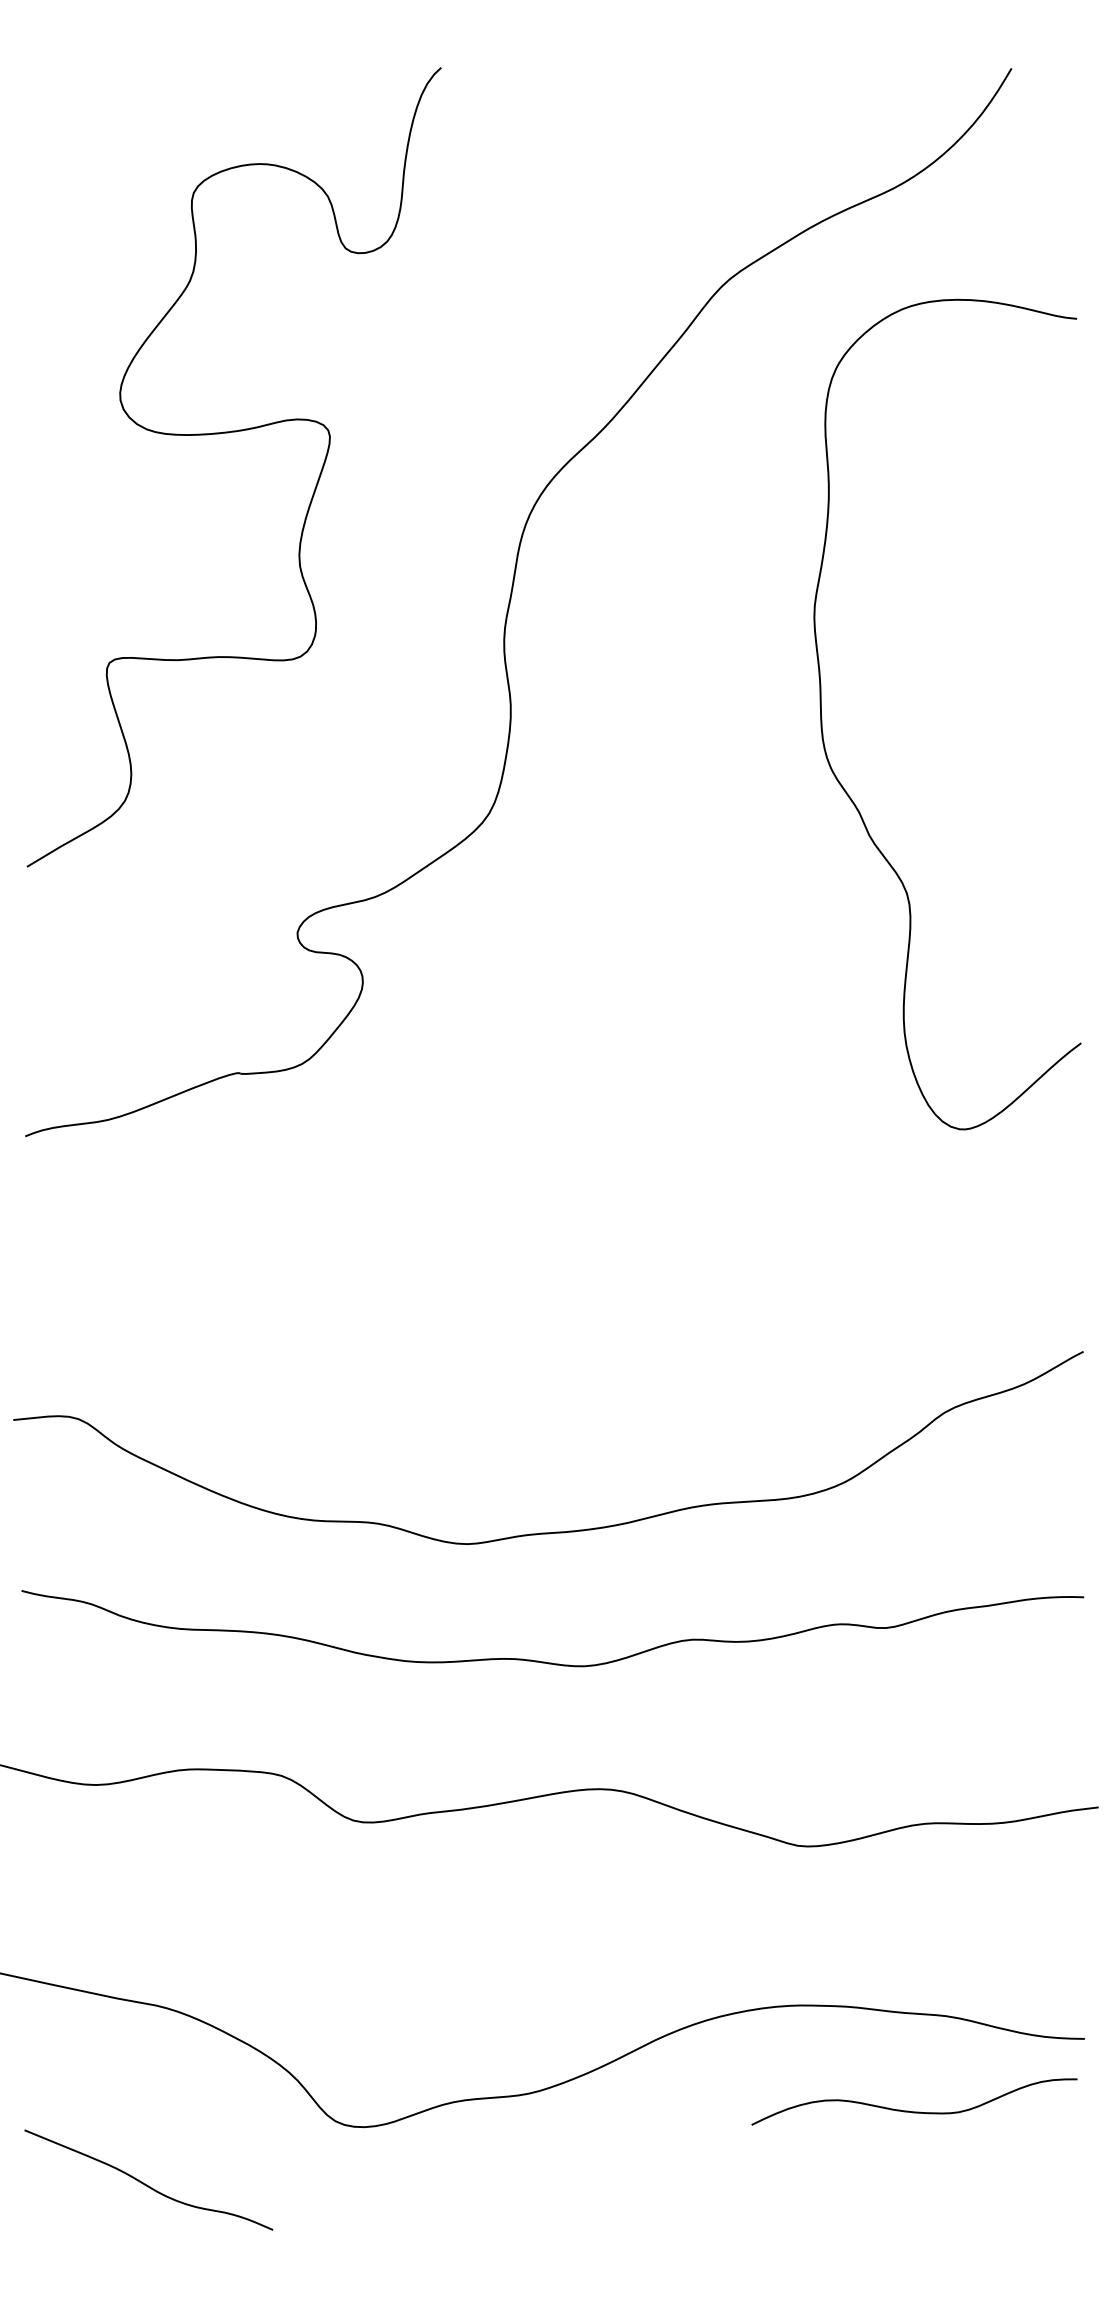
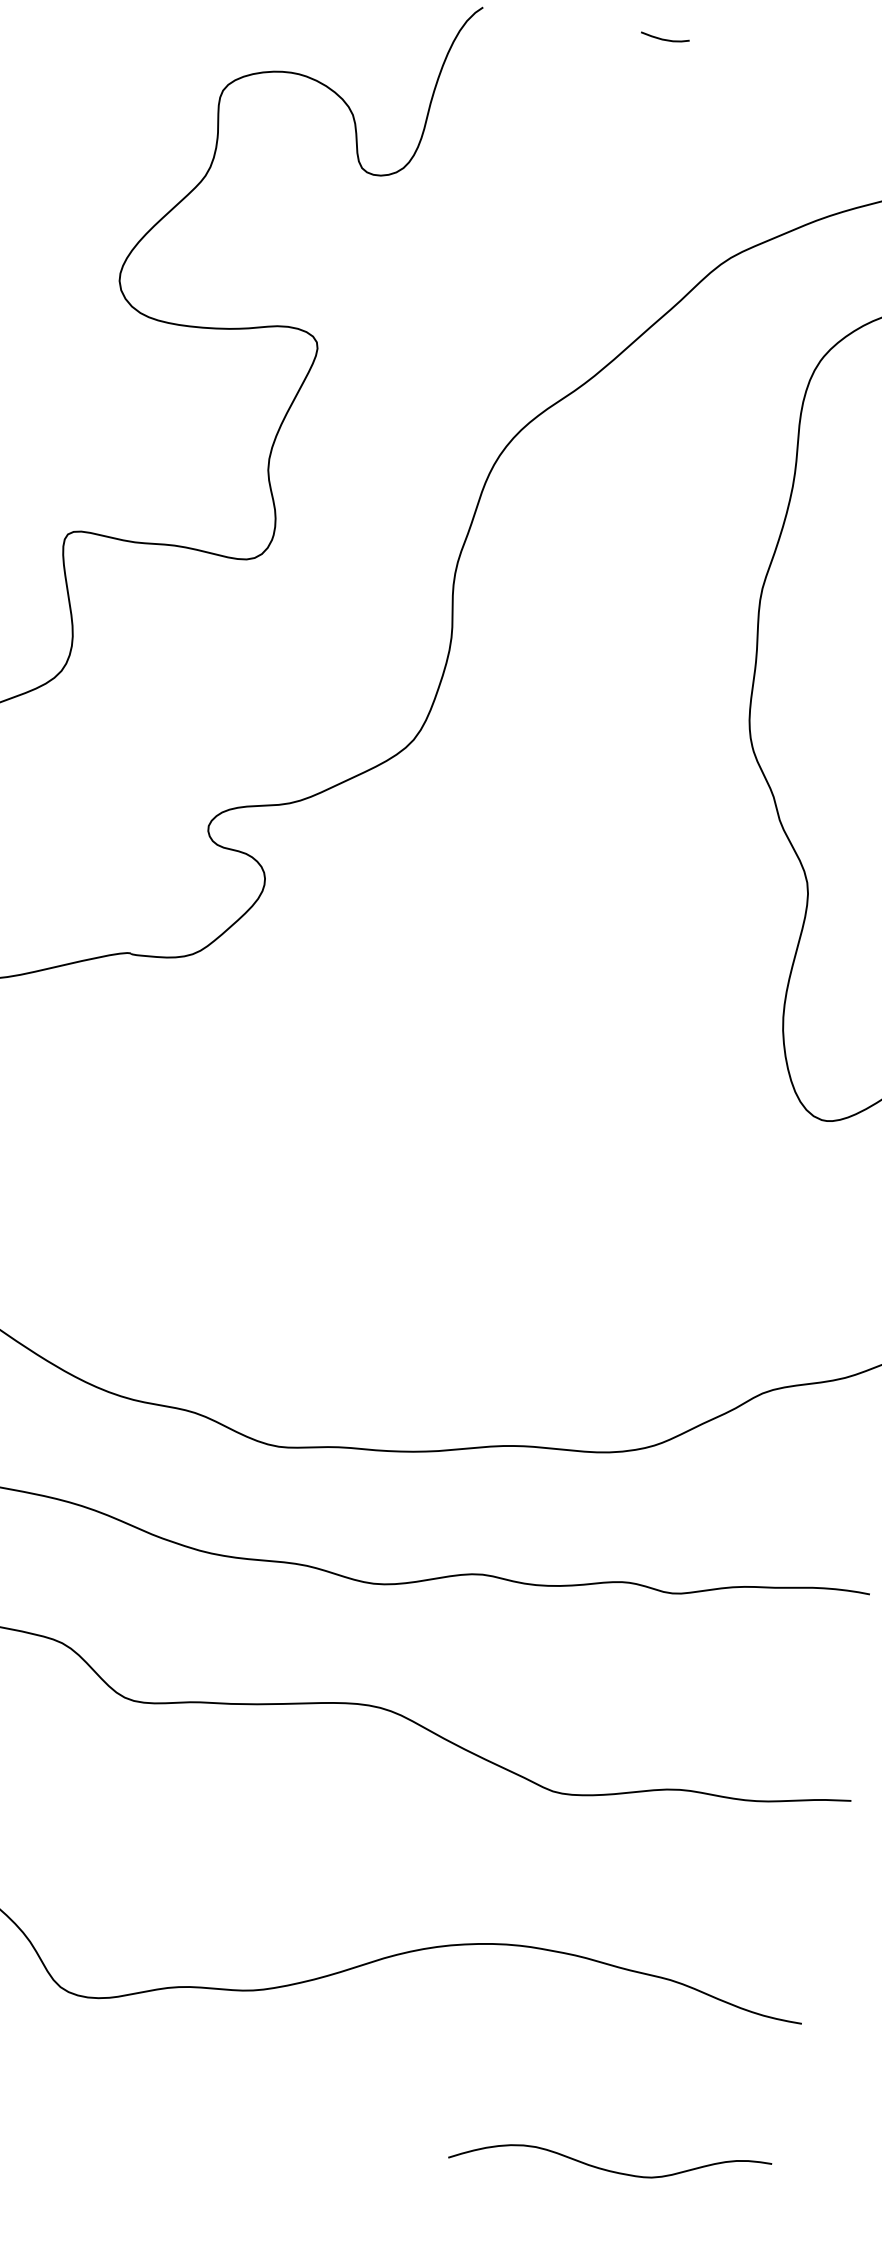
curve: (628, 70) -> (664, 39), added
curve: (914, 2111) -> (608, 2169), moved

